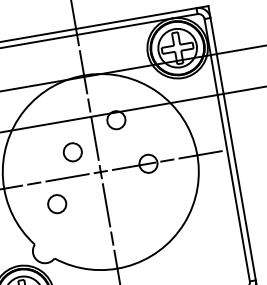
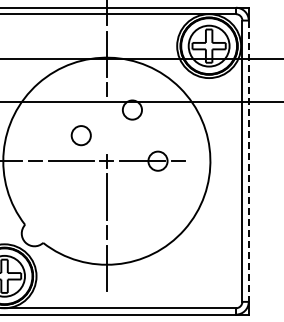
line: (94, 138) -> (106, 125), removed
line: (232, 149) -> (248, 161), solid -> dashed
line: (200, 155) -> (213, 161), removed
circle: (56, 203) -> (55, 186), removed

